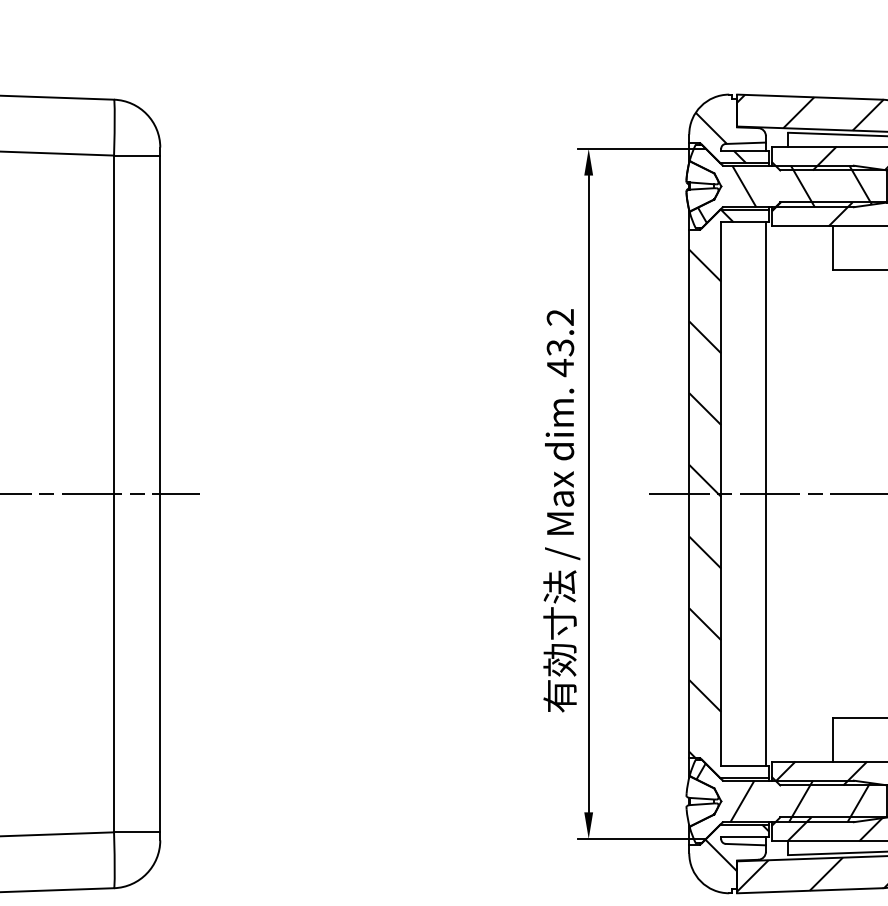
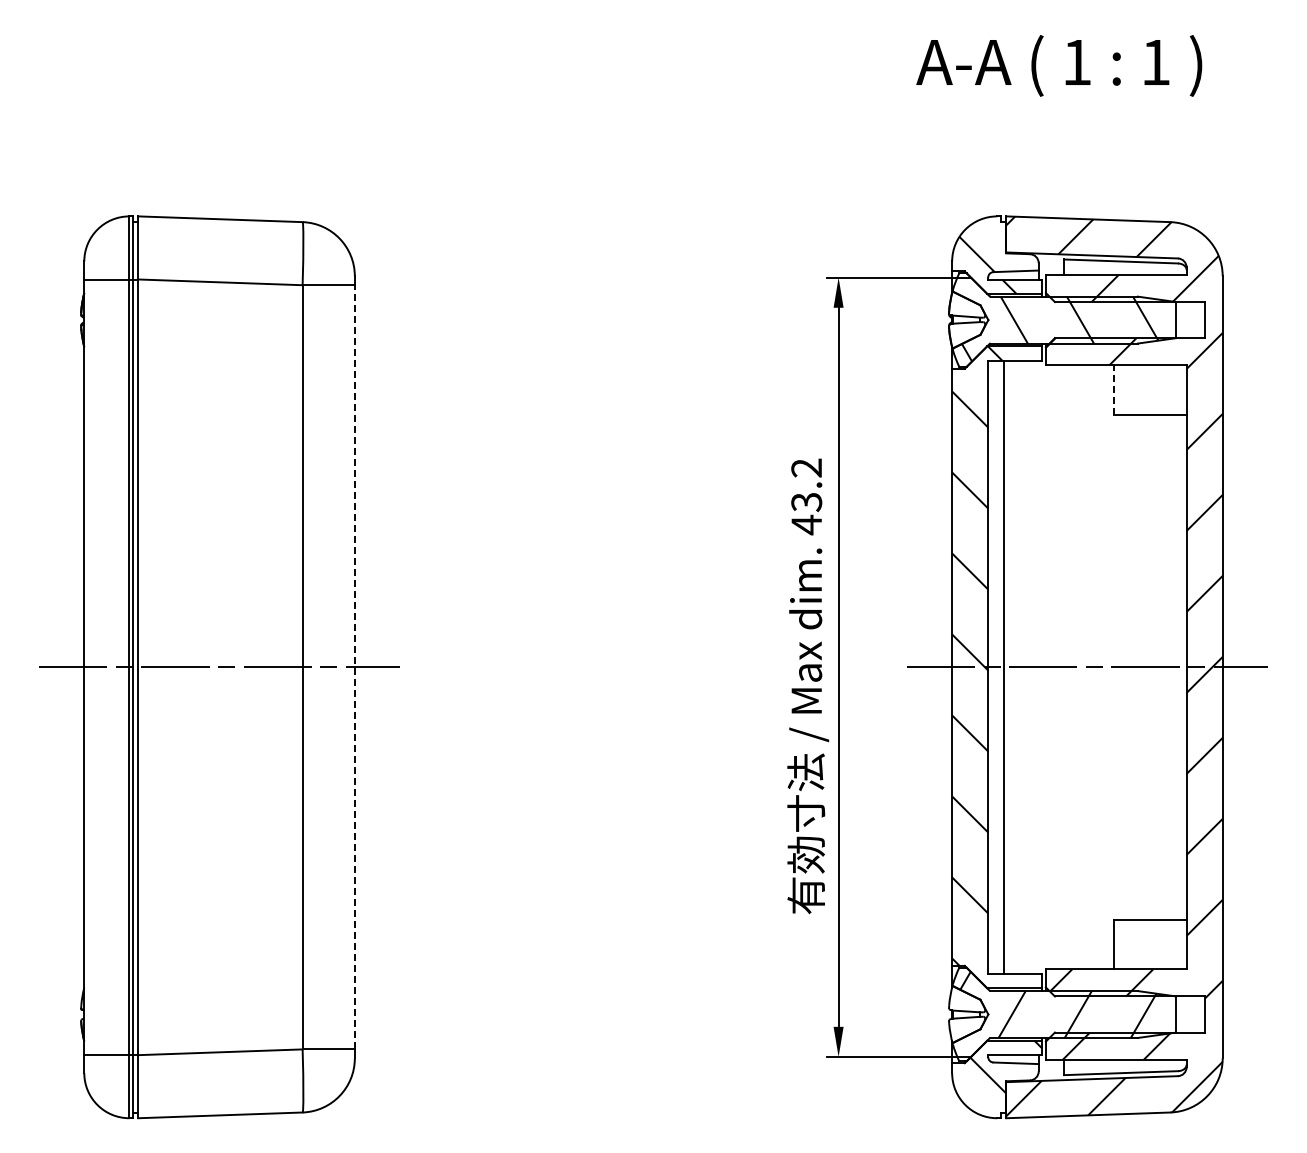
line: (833, 248) -> (1114, 390), solid -> dashed
line: (159, 493) -> (354, 666), solid -> dashed
line: (765, 493) -> (1003, 666), moved

